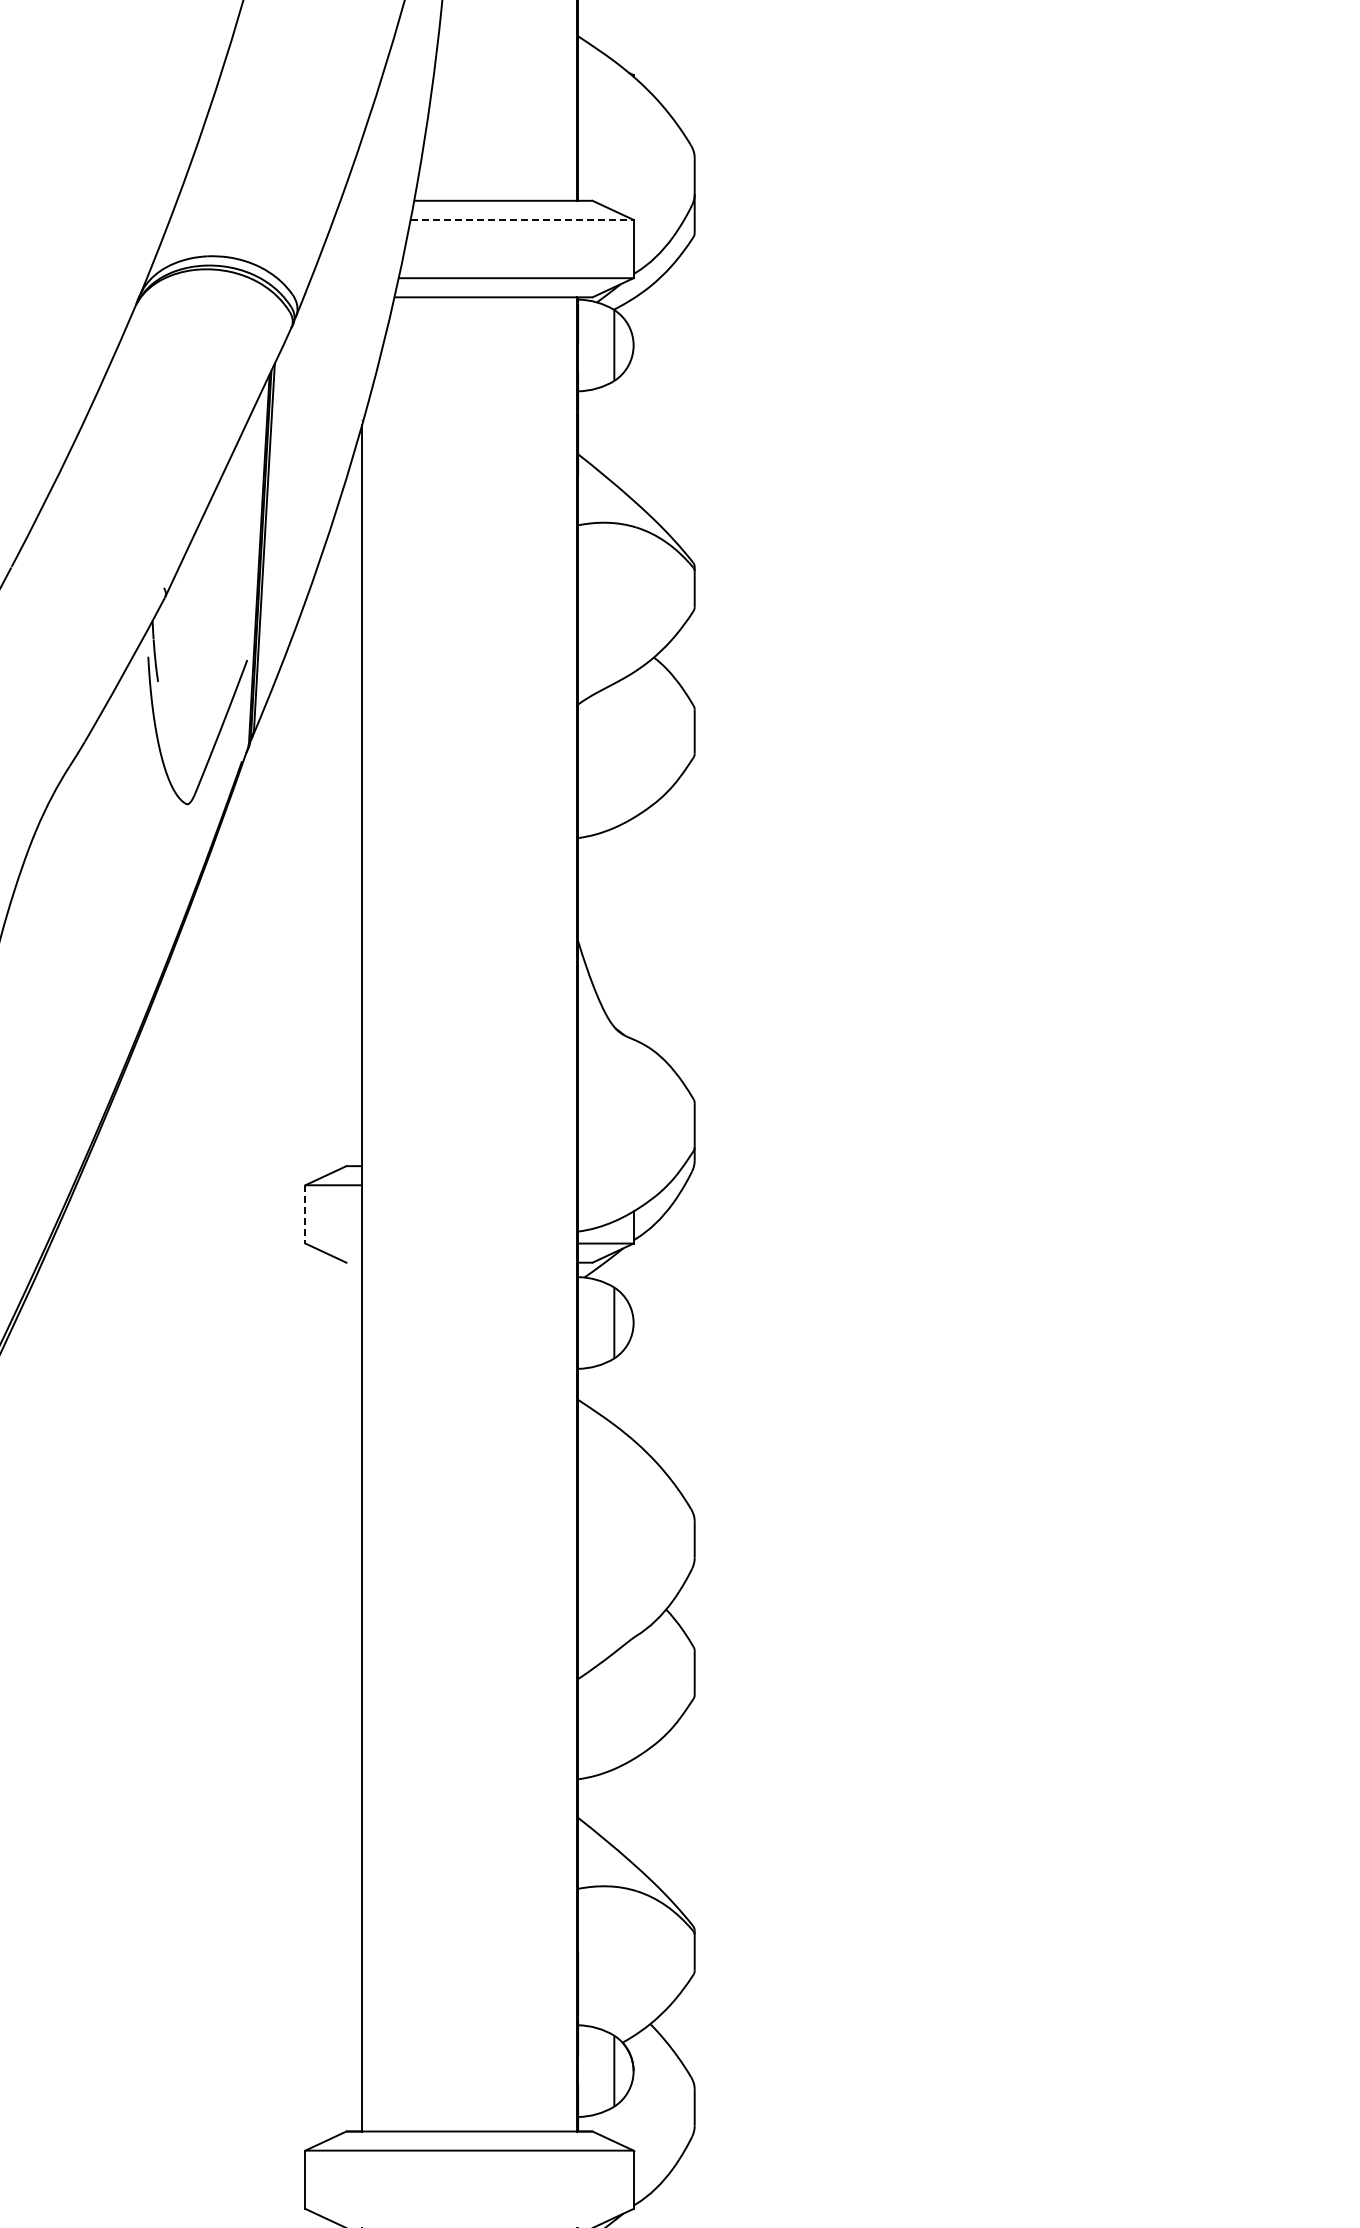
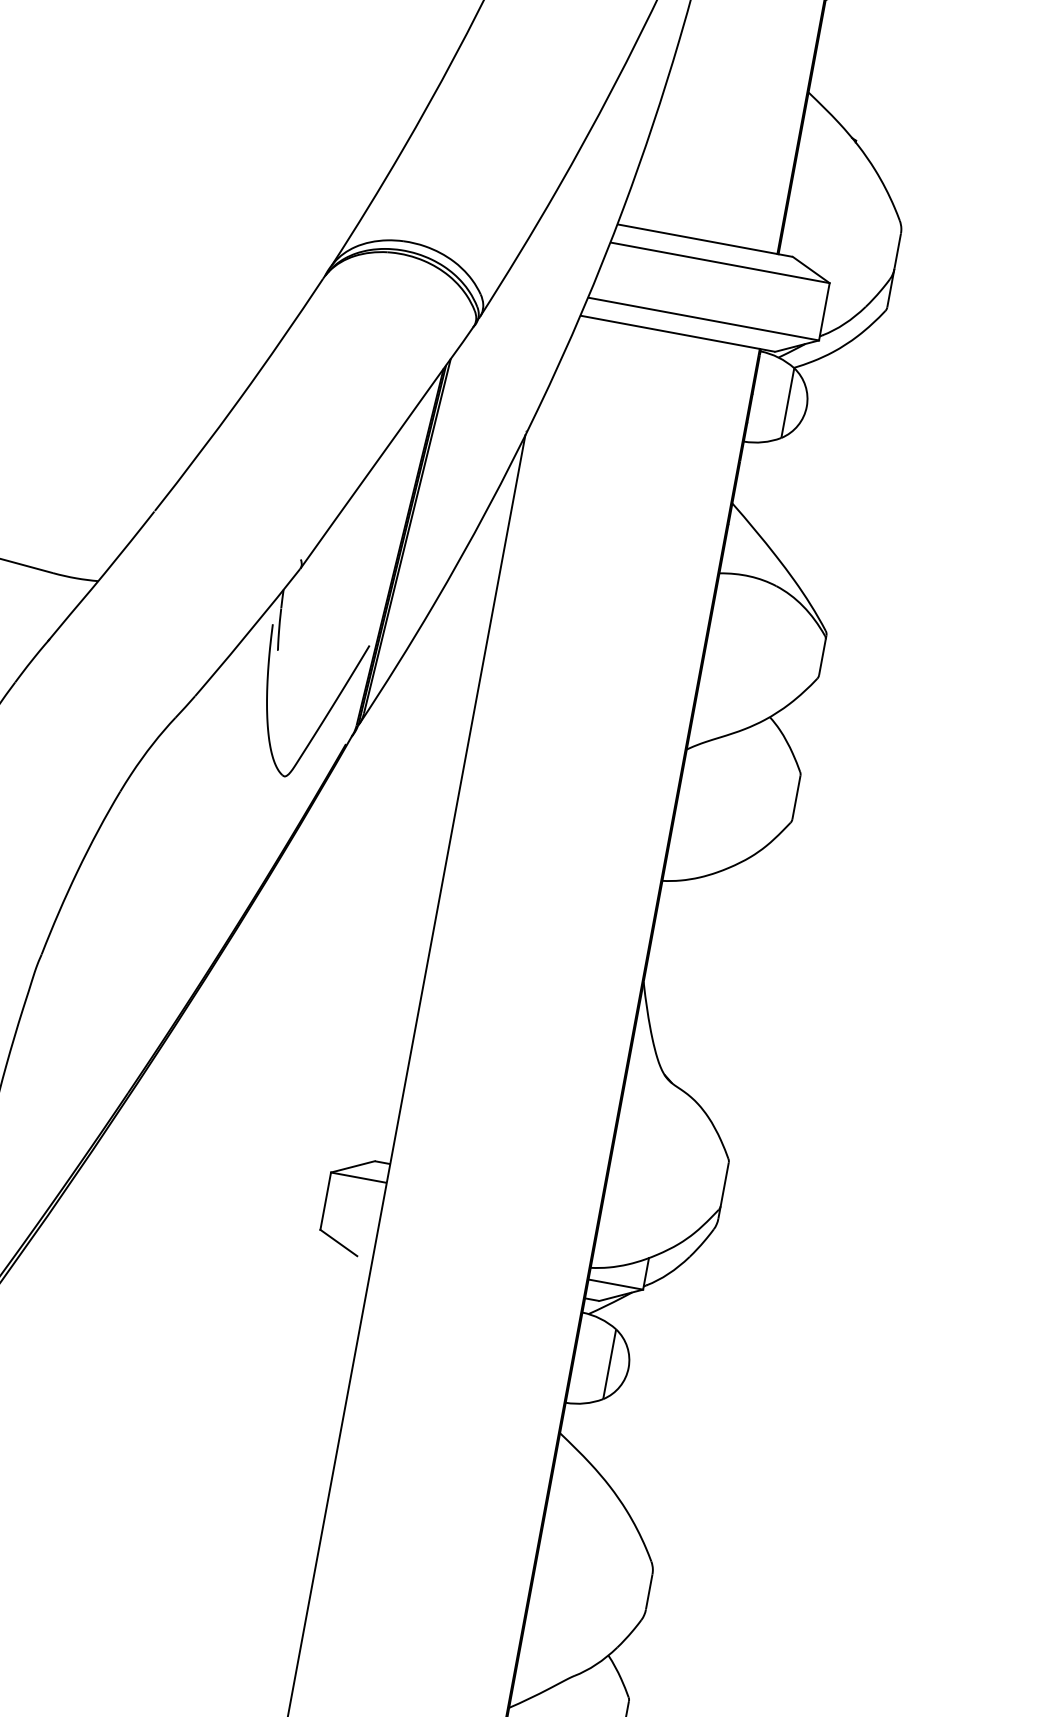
arc: (527, 219) -> (725, 263), dashed -> solid
line: (305, 1214) -> (325, 1201), dashed -> solid

